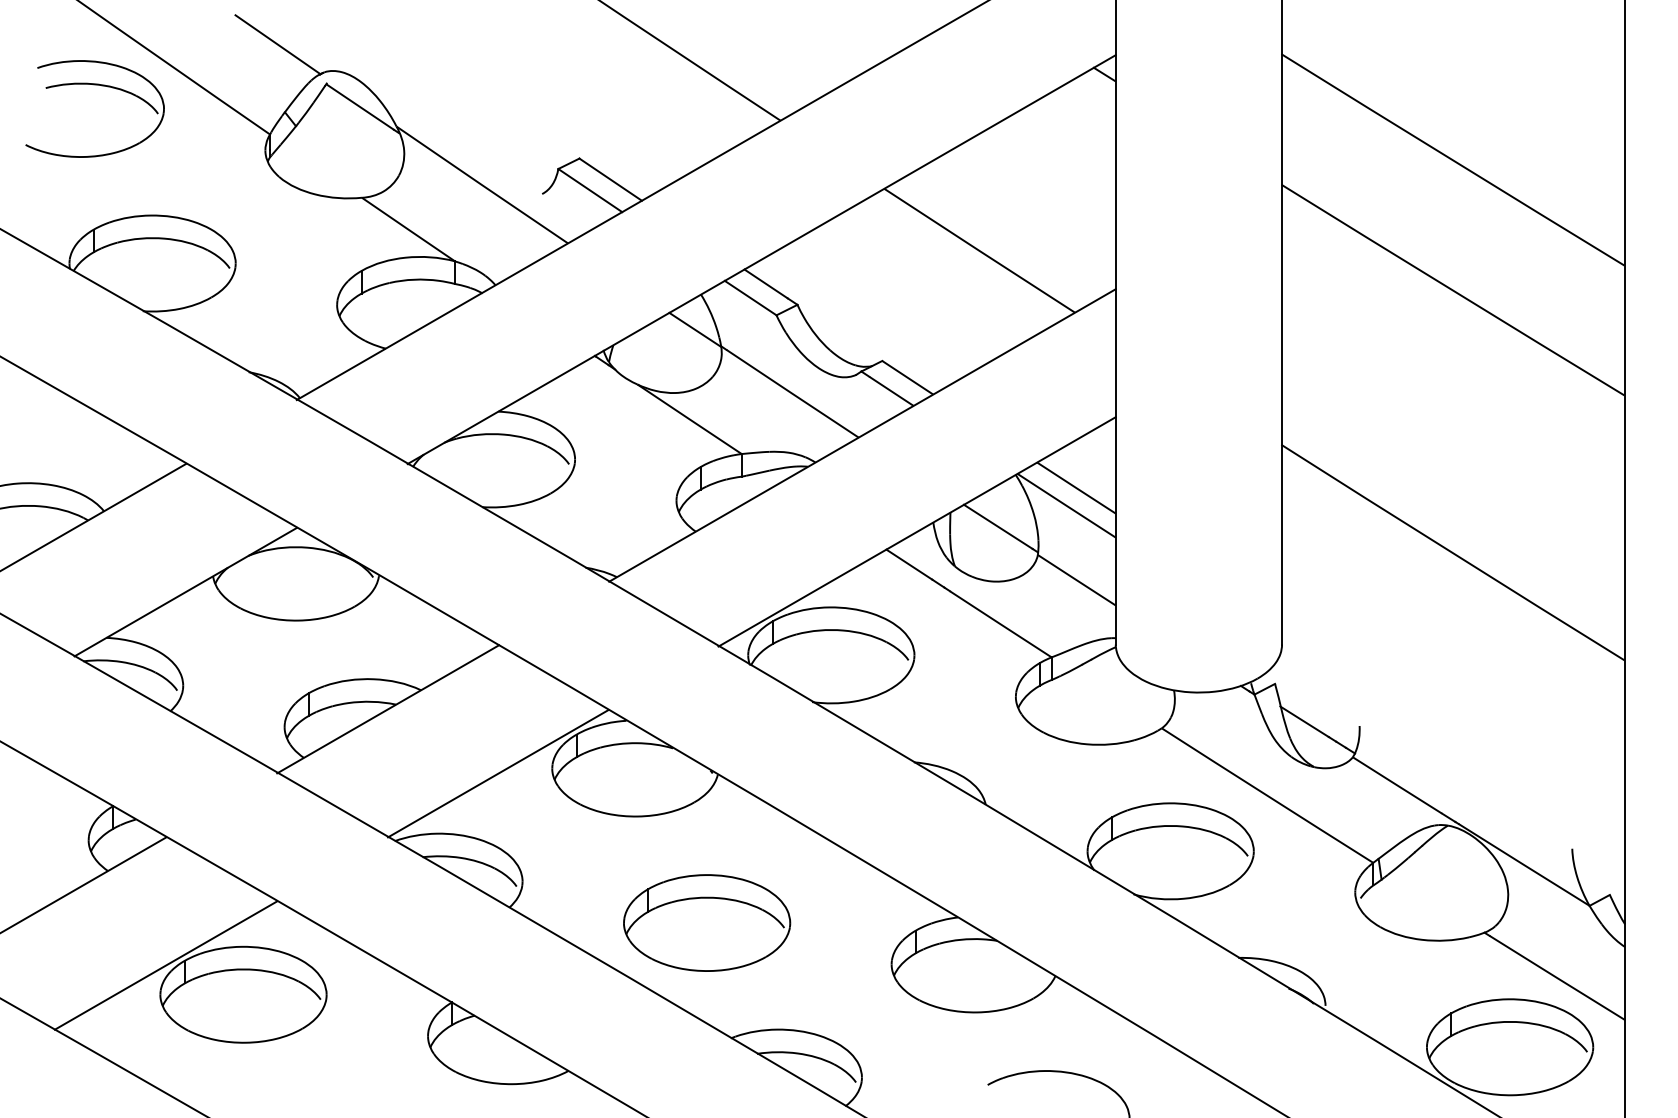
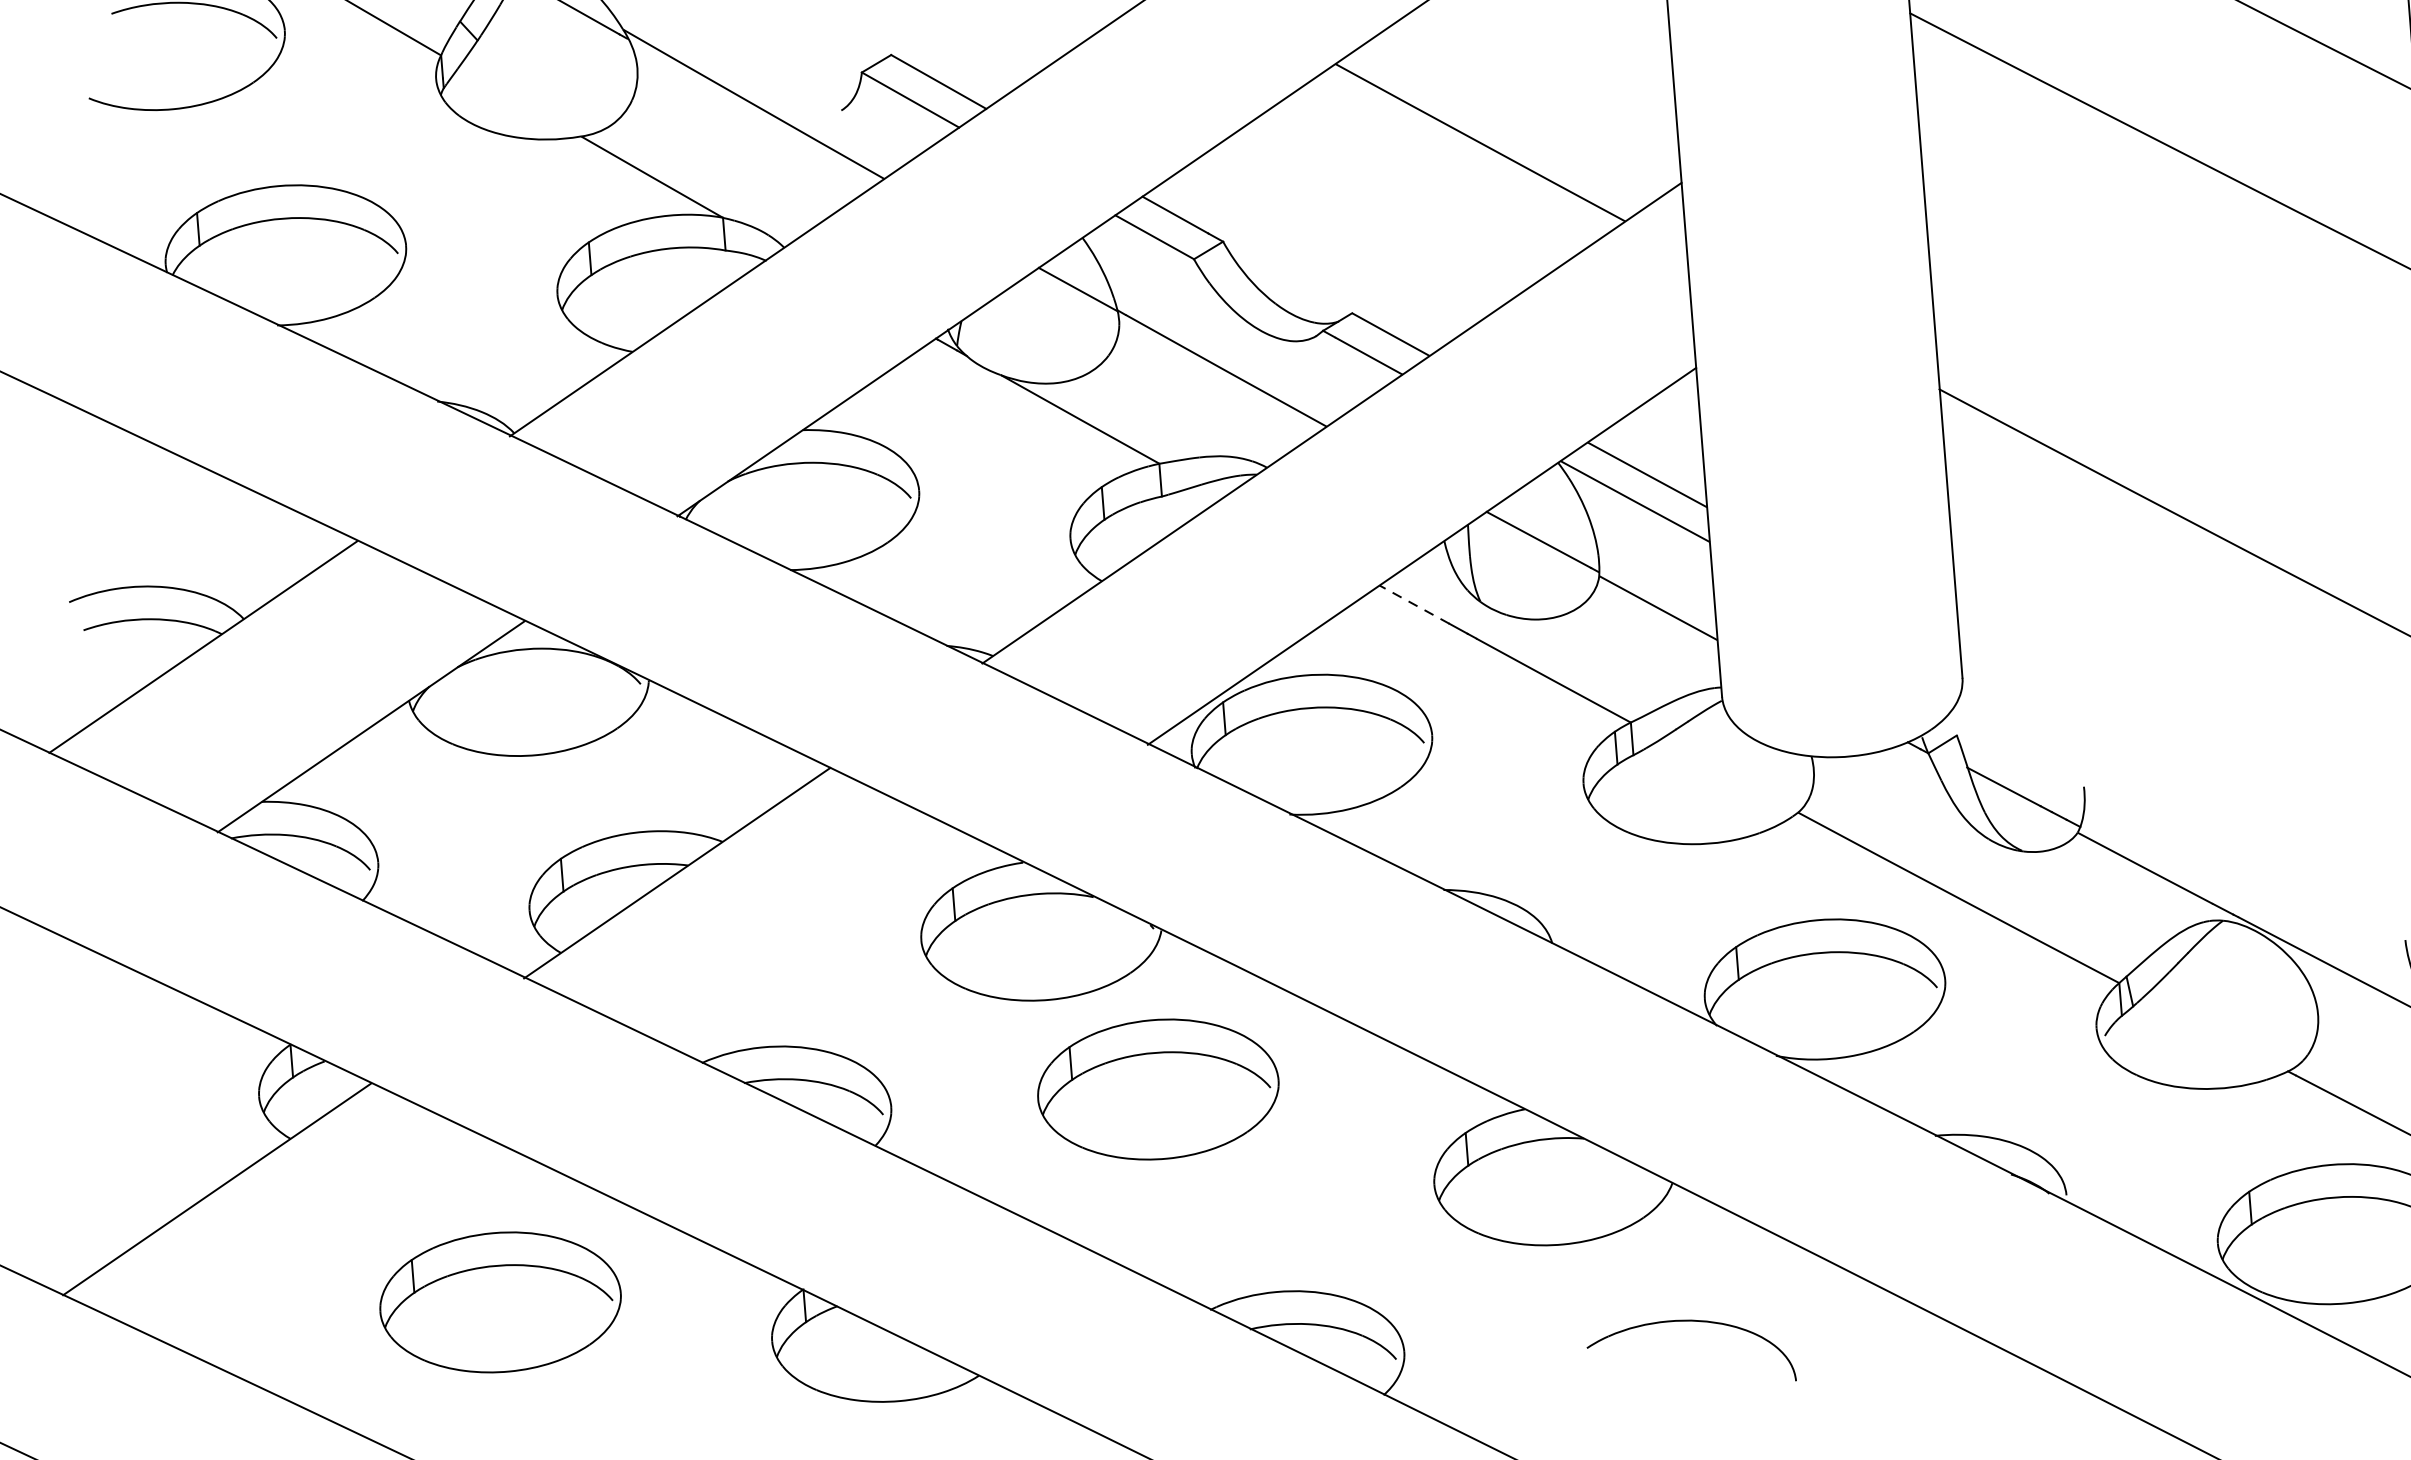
line: (908, 564) -> (1413, 604), solid -> dashed
line: (498, 773) -> (844, 953), removed
part: (707, 922) -> (1158, 1088), moved
line: (165, 965) -> (384, 1268), removed

